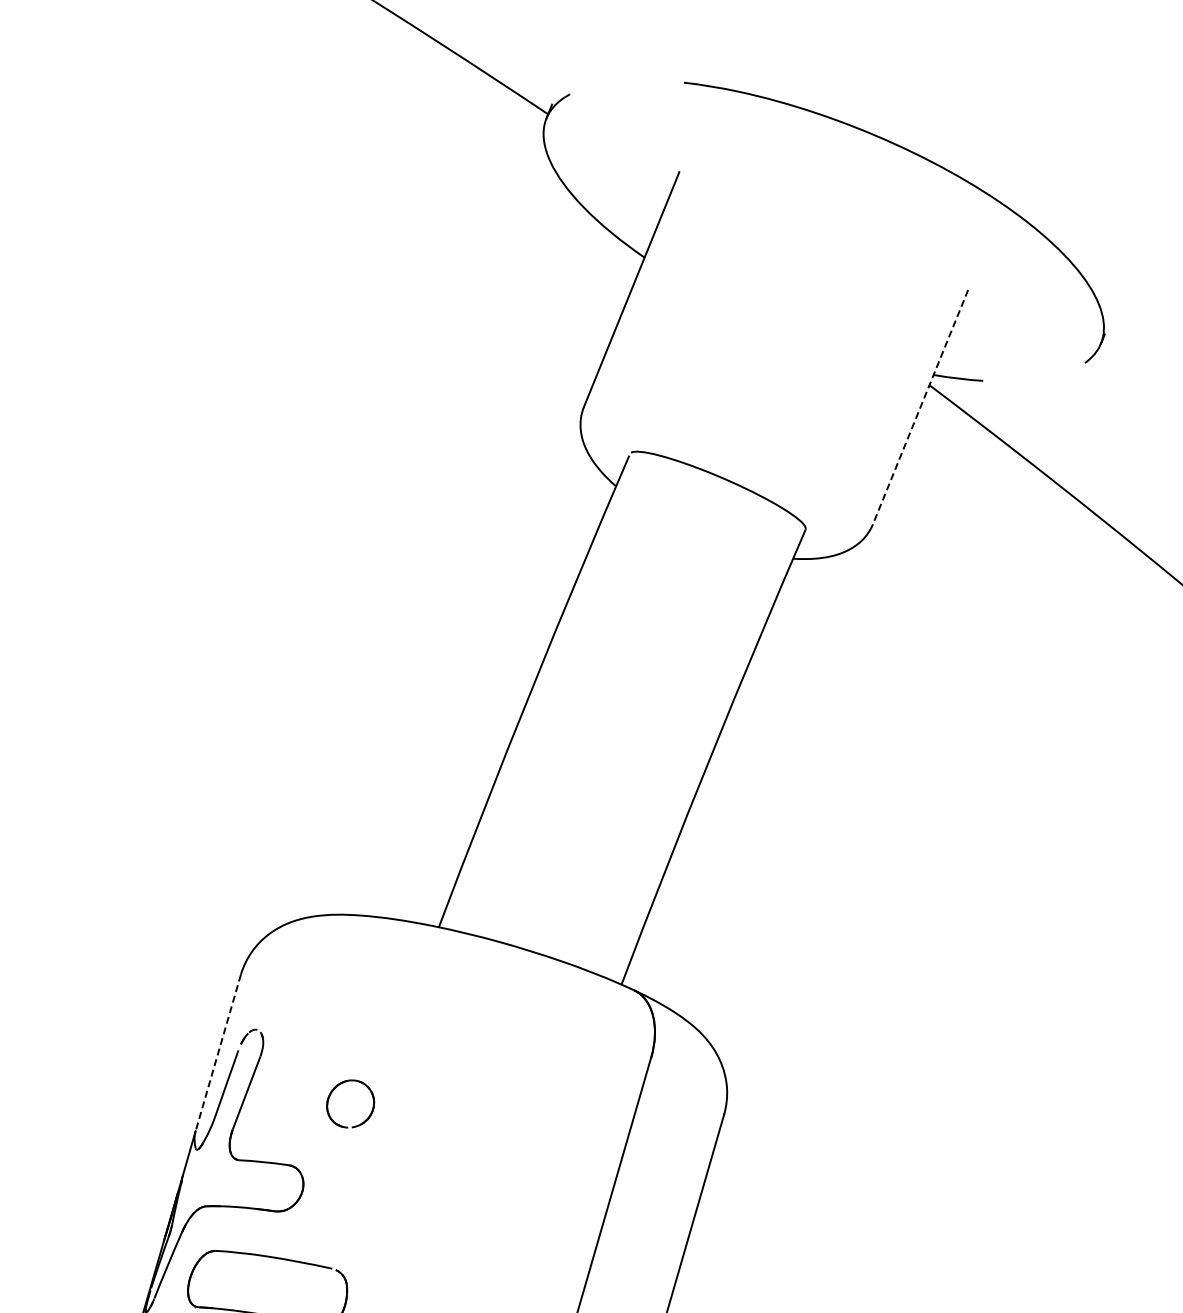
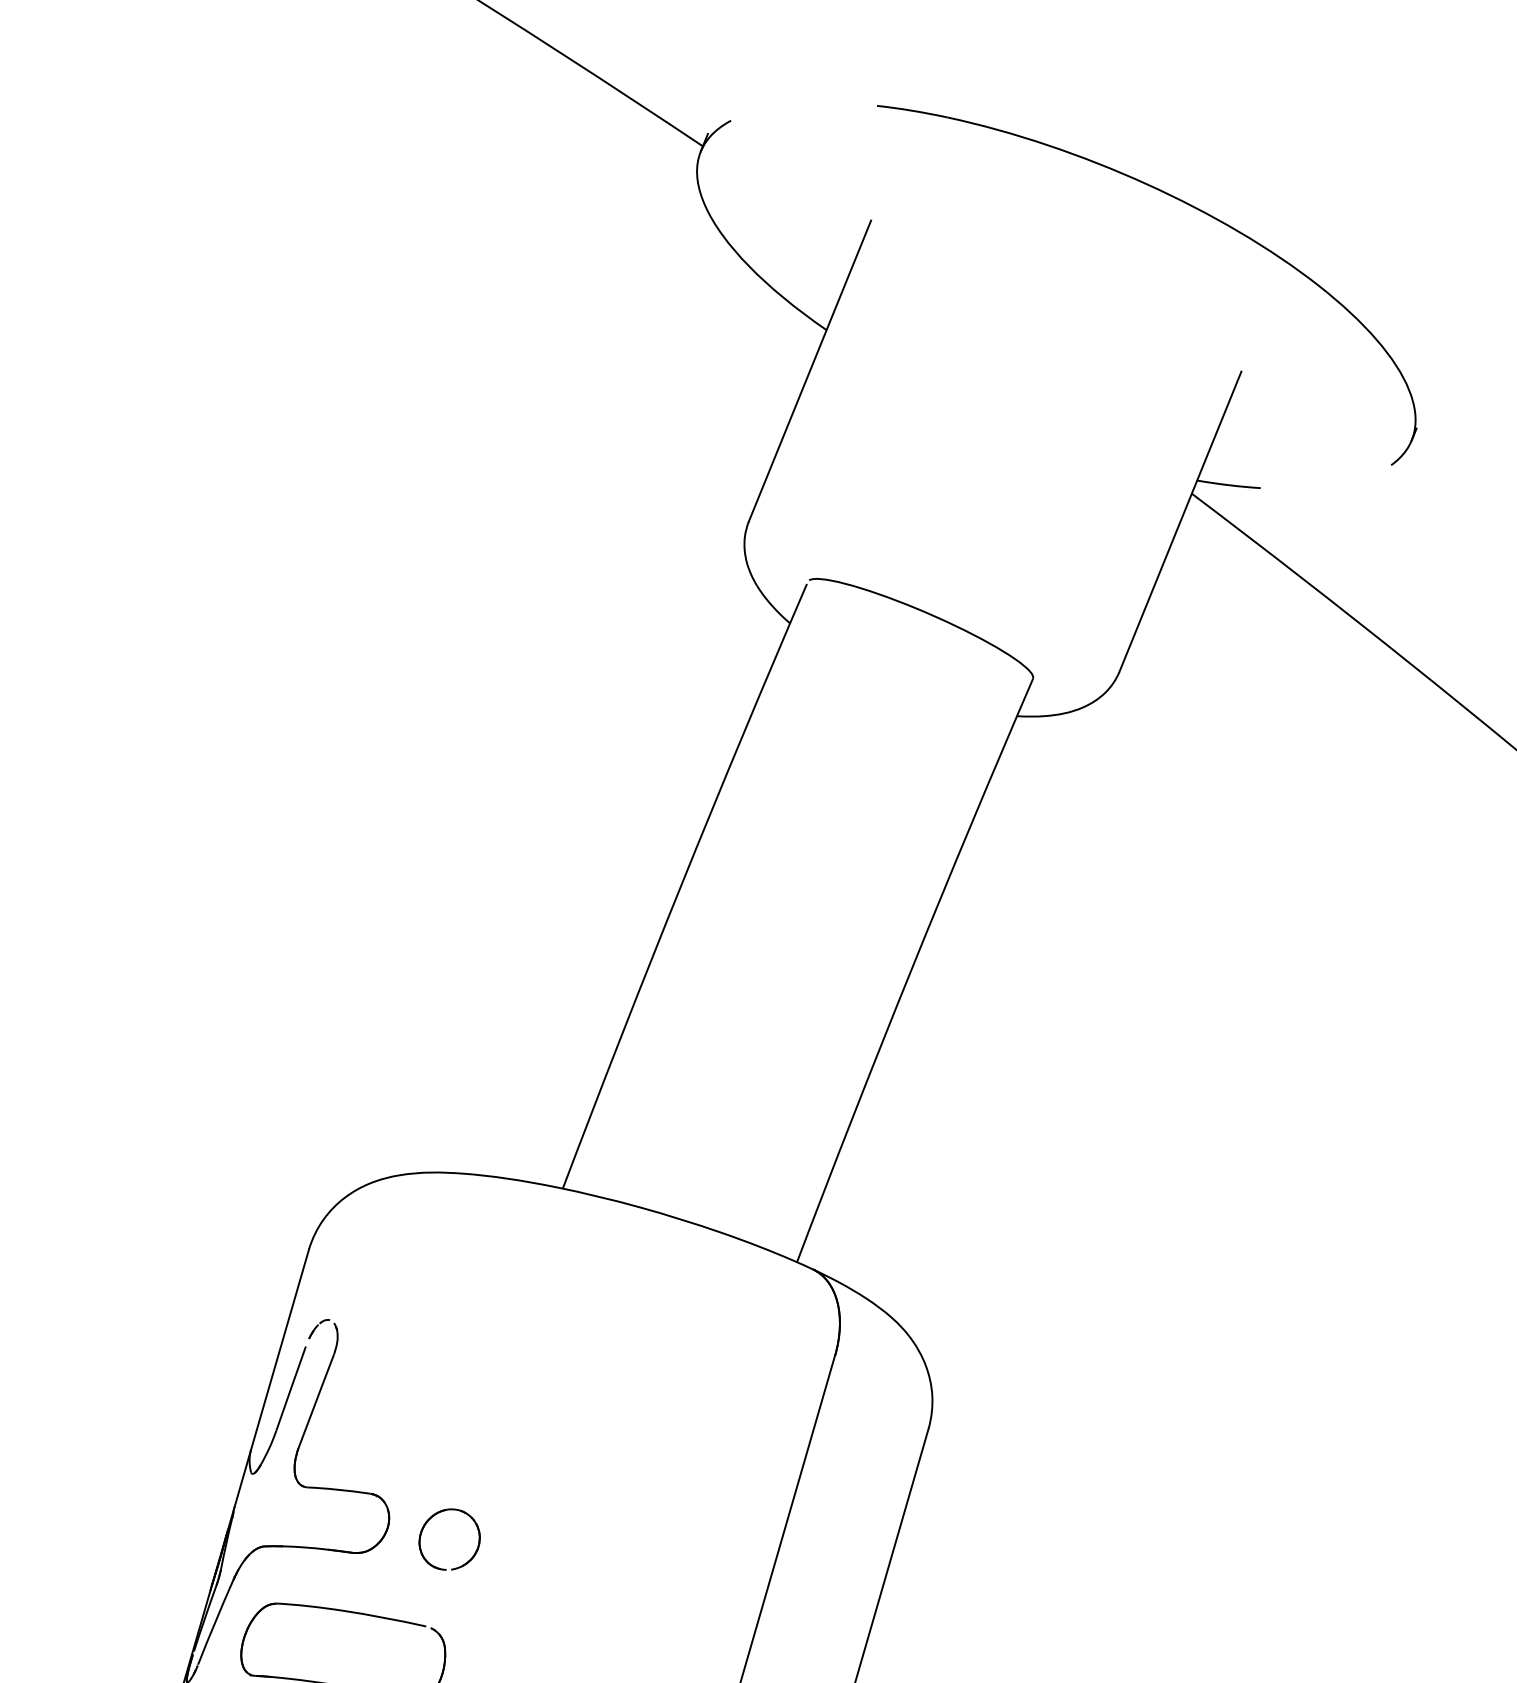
line: (920, 407) -> (1180, 522), dashed -> solid
line: (218, 1053) -> (280, 1350), dashed -> solid
part: (338, 1086) -> (434, 1517), moved

